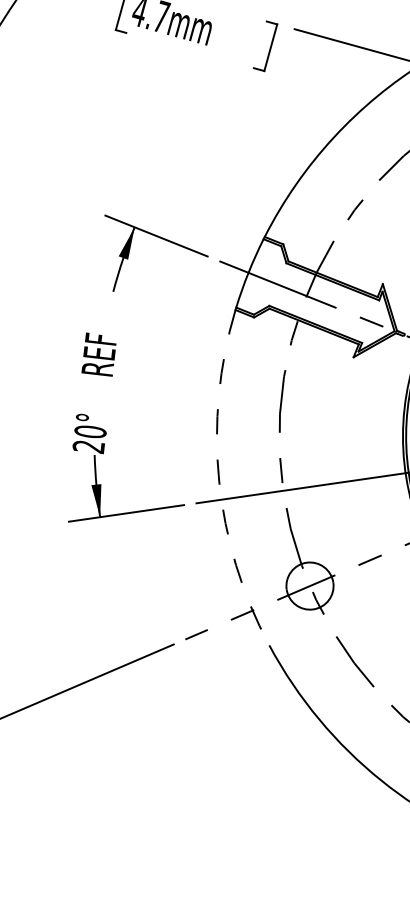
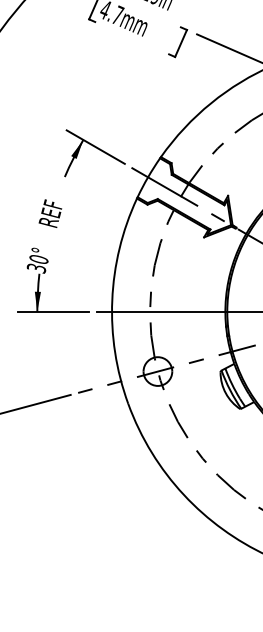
text: (88, 447) -> (36, 268), 20° -> 30°
arc: (219, 481) -> (112, 300), dashed -> solid

